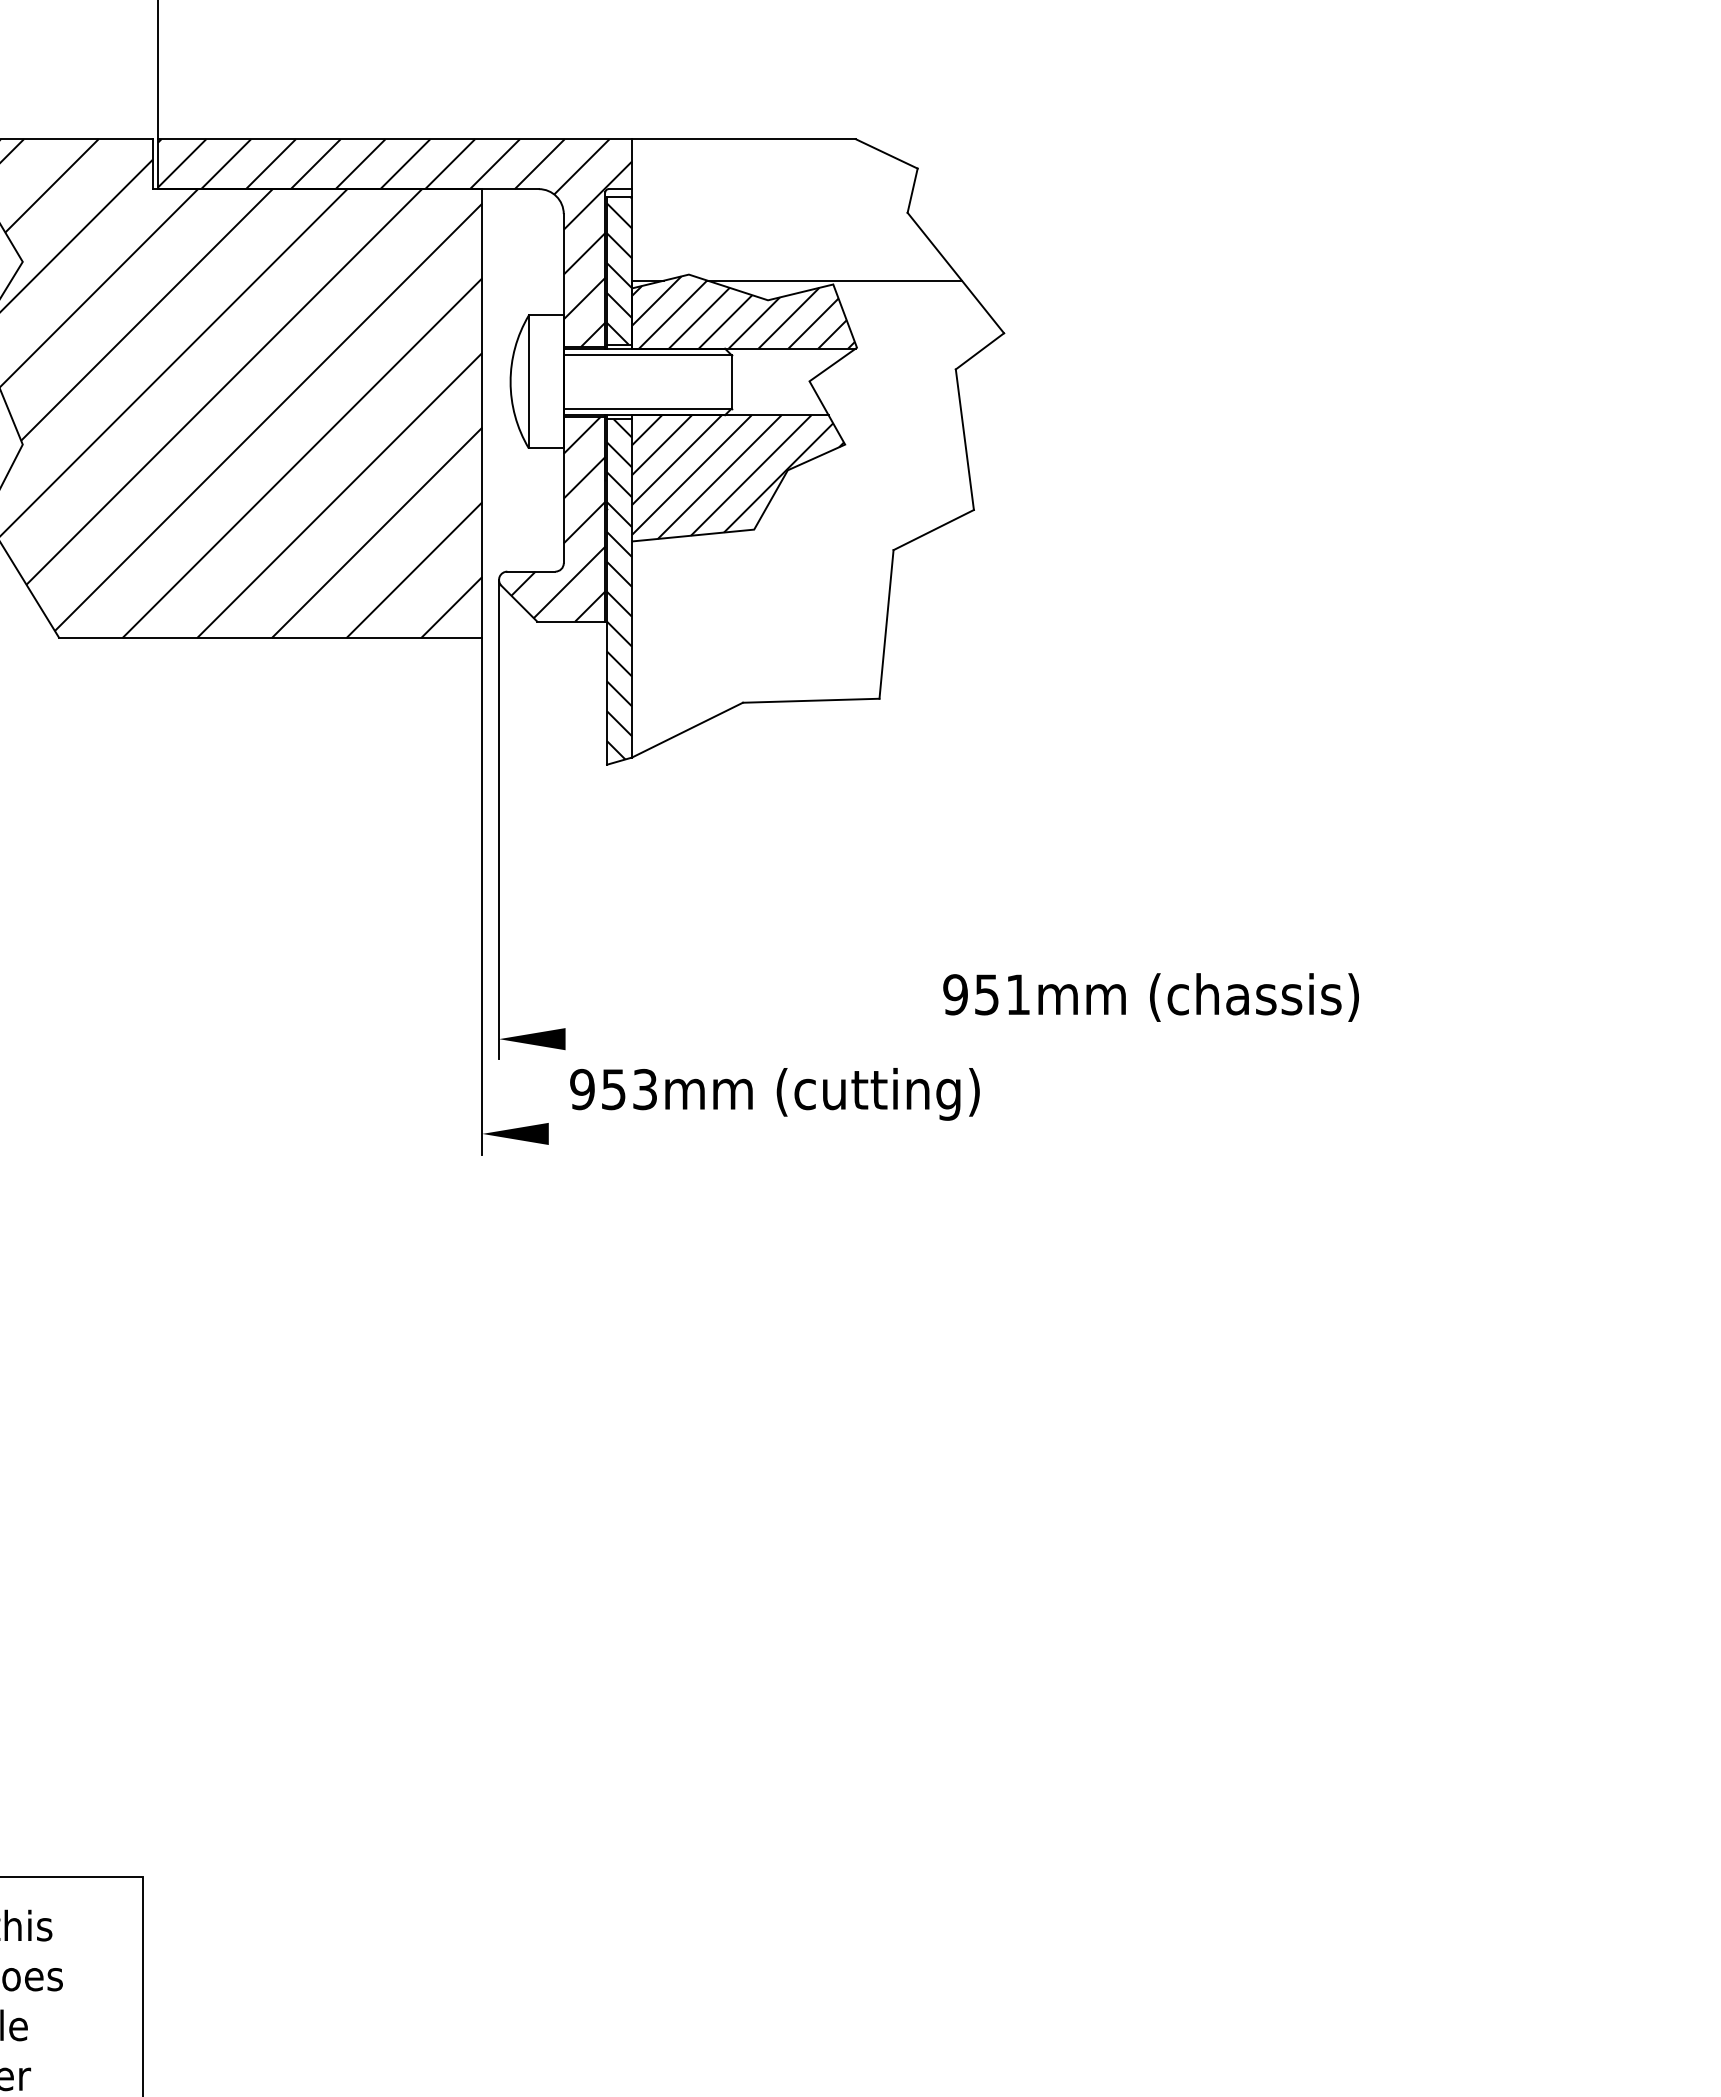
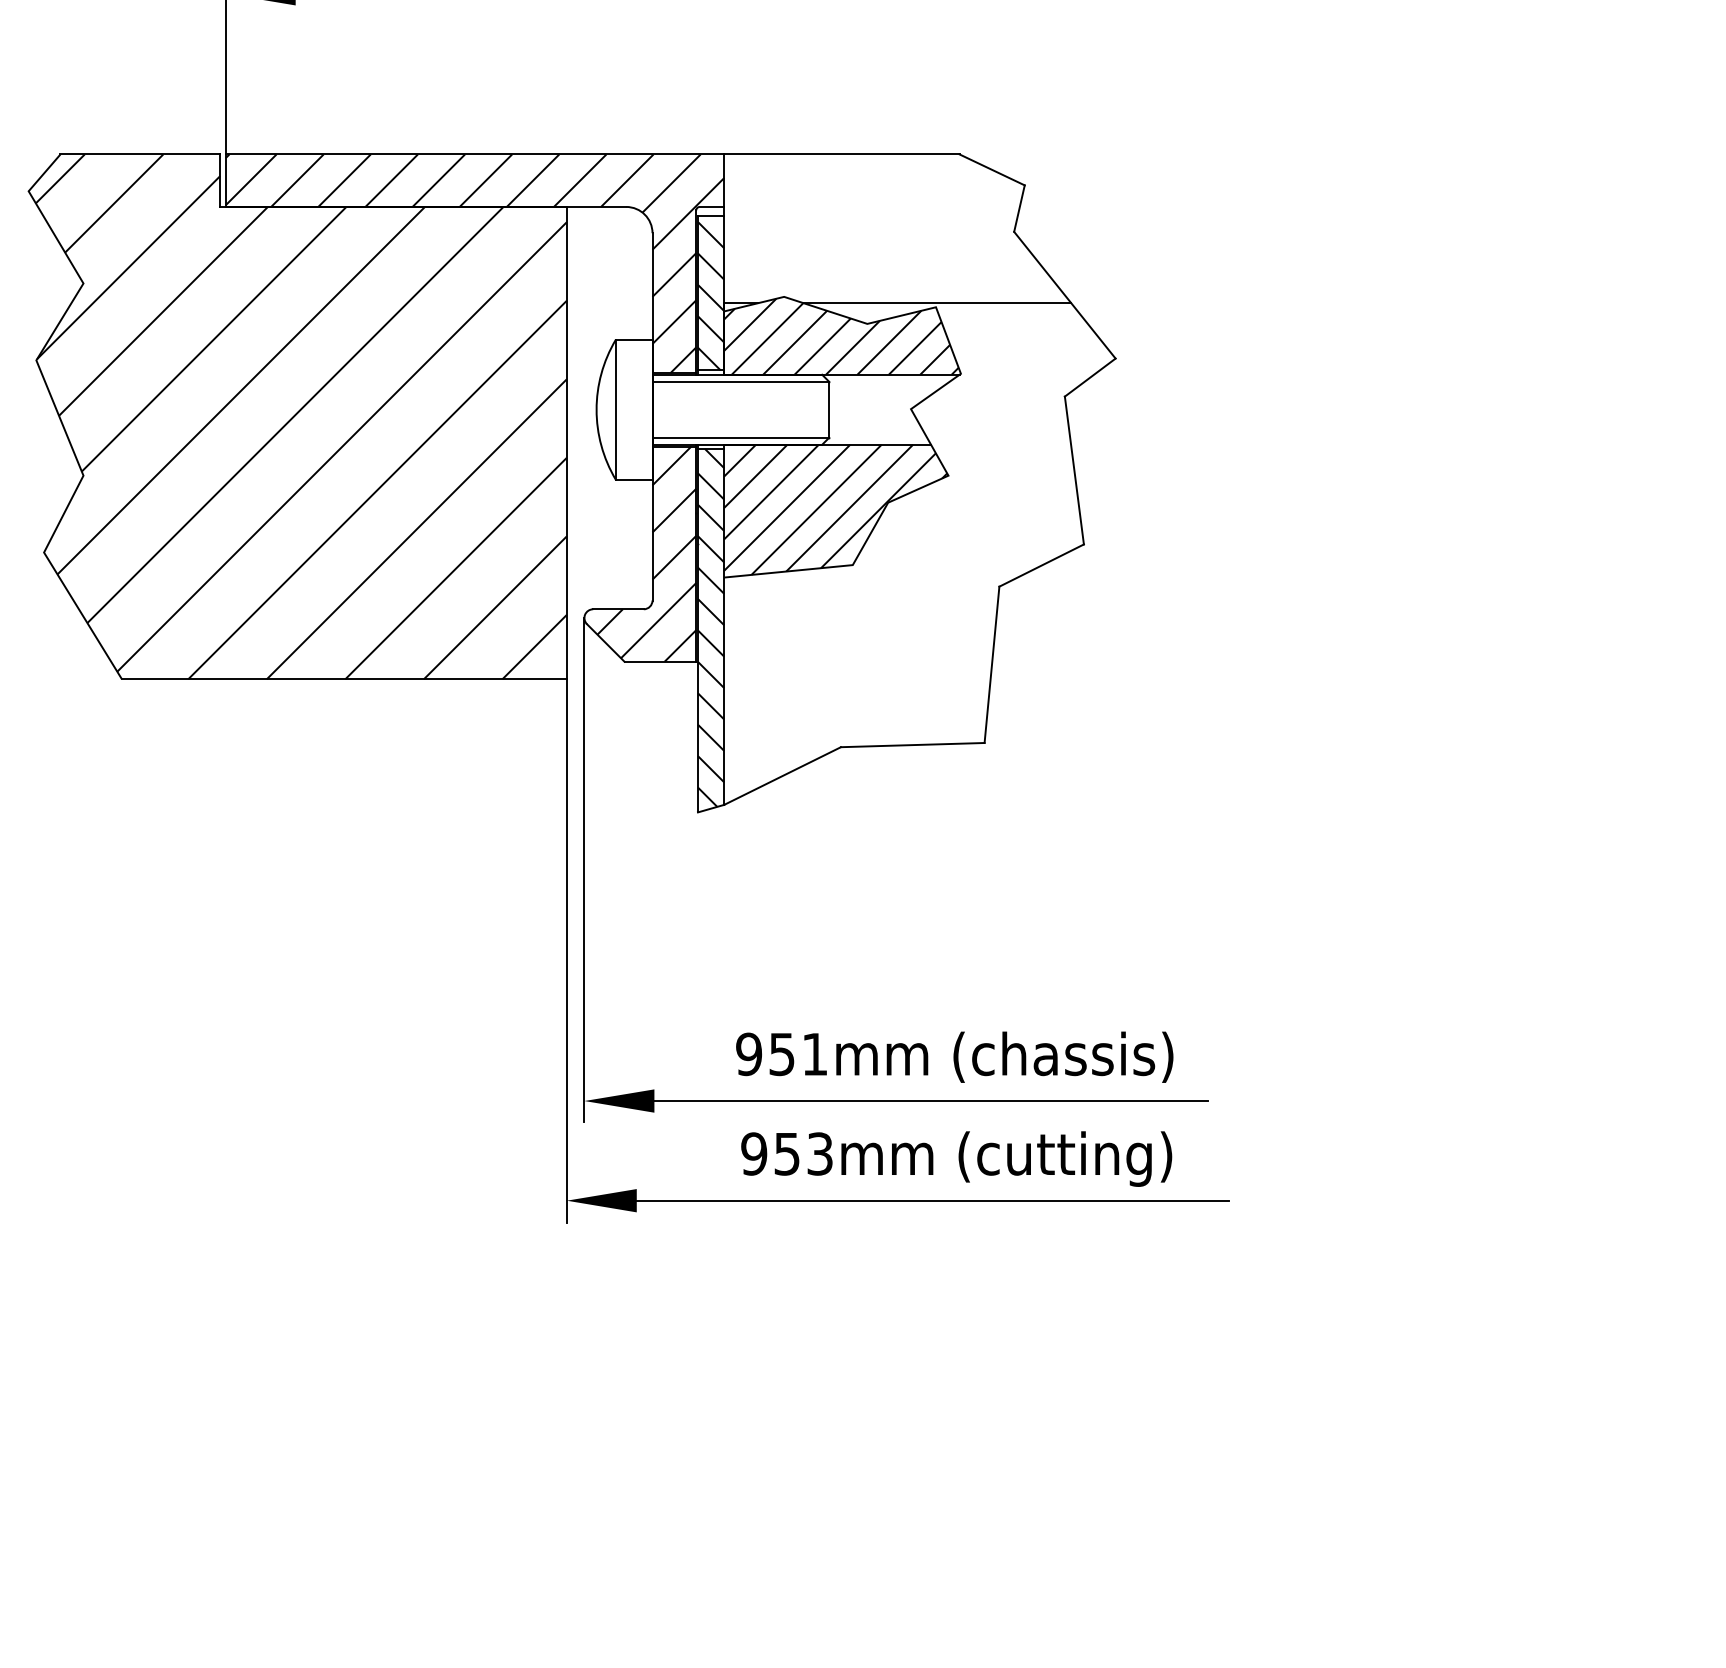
text: (1150, 997) -> (954, 1057), moved
line: (828, 1039) -> (930, 1101), added
text: (774, 1094) -> (956, 1159), moved
line: (830, 1133) -> (933, 1200), added

